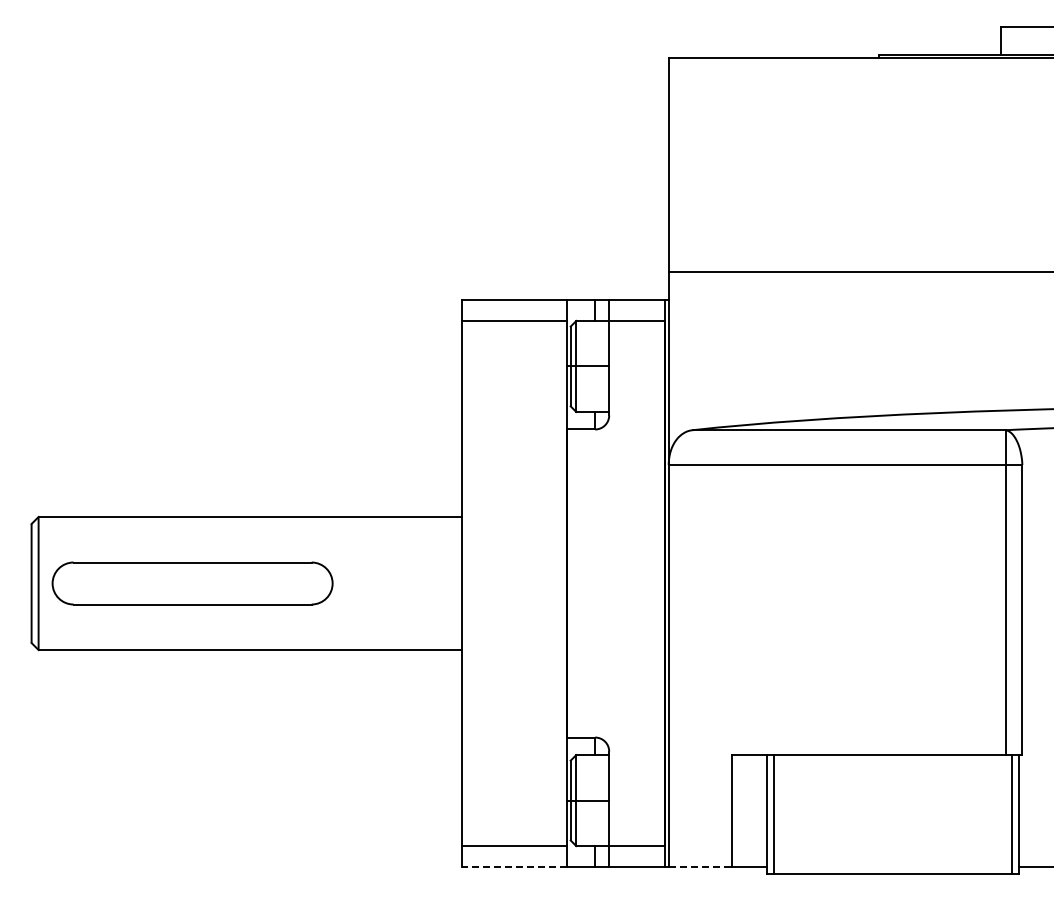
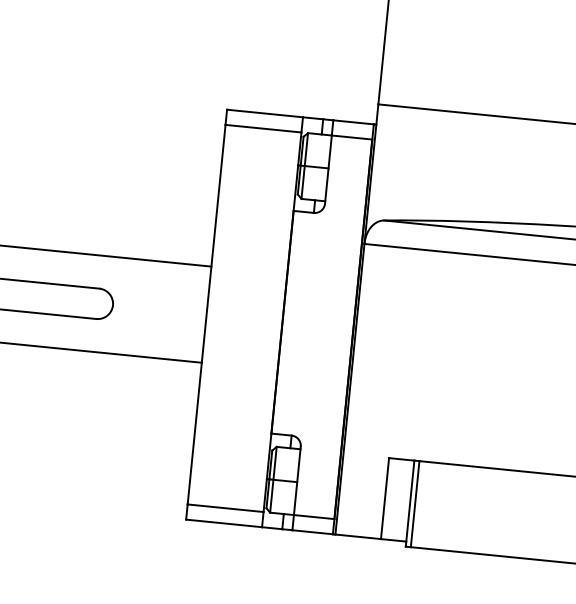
line: (514, 867) -> (223, 523), dashed -> solid
line: (700, 867) -> (358, 537), dashed -> solid

